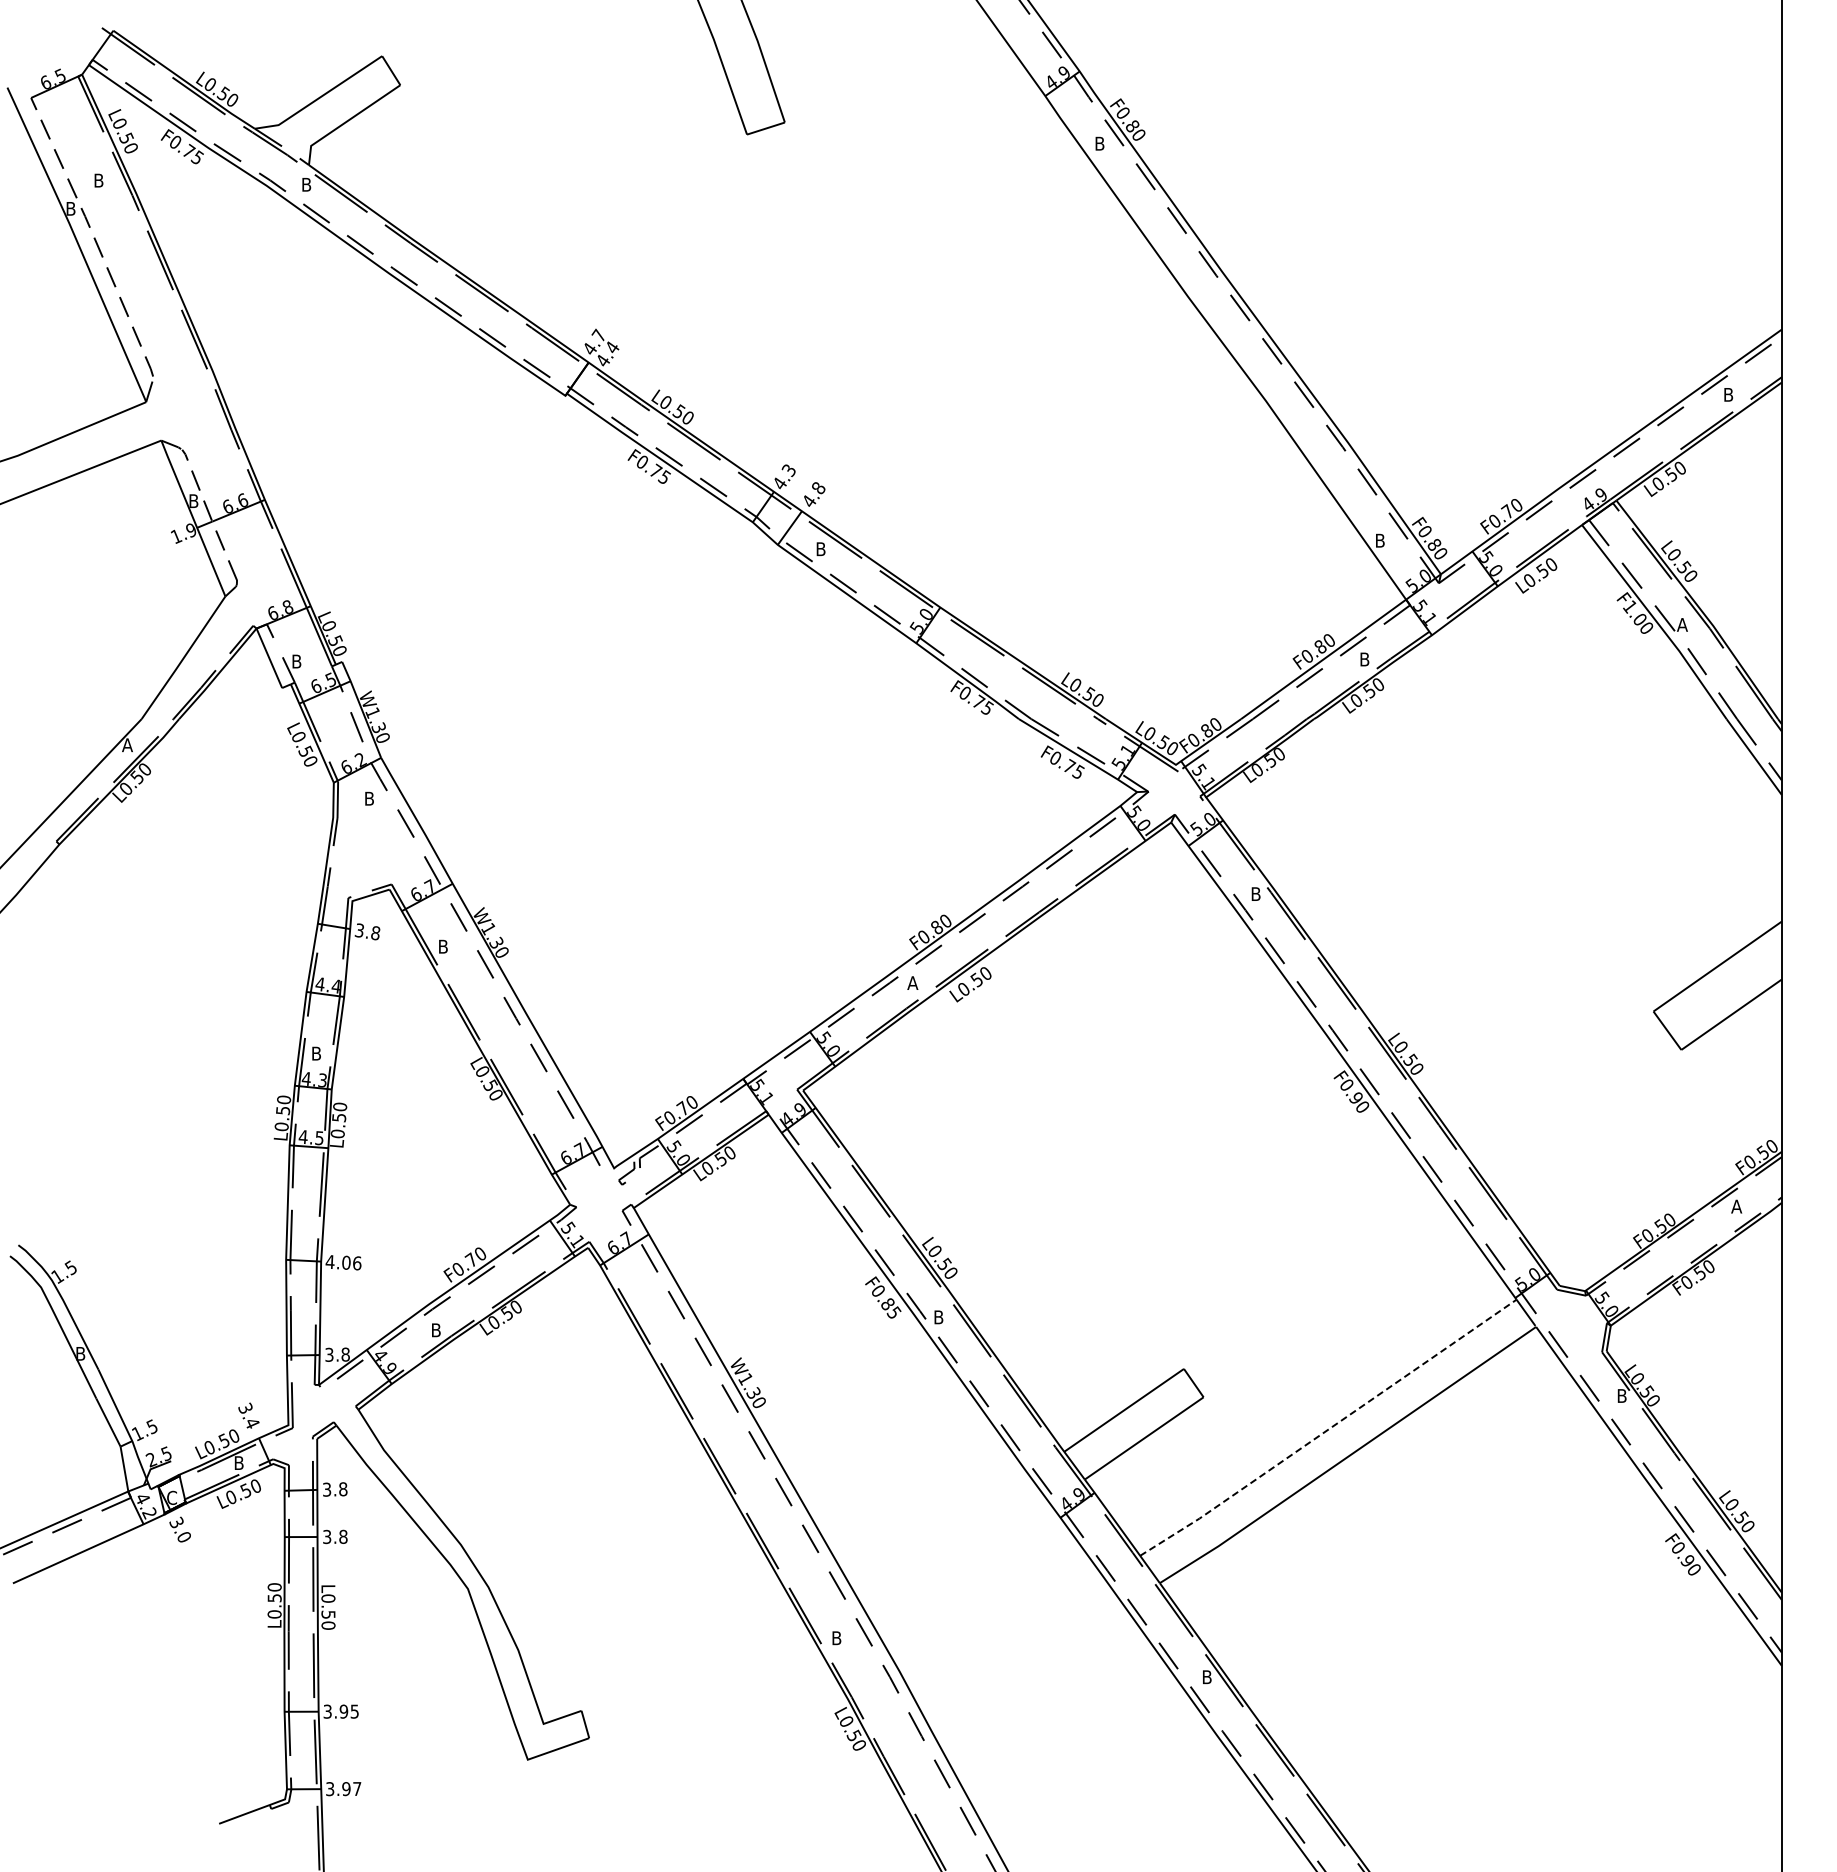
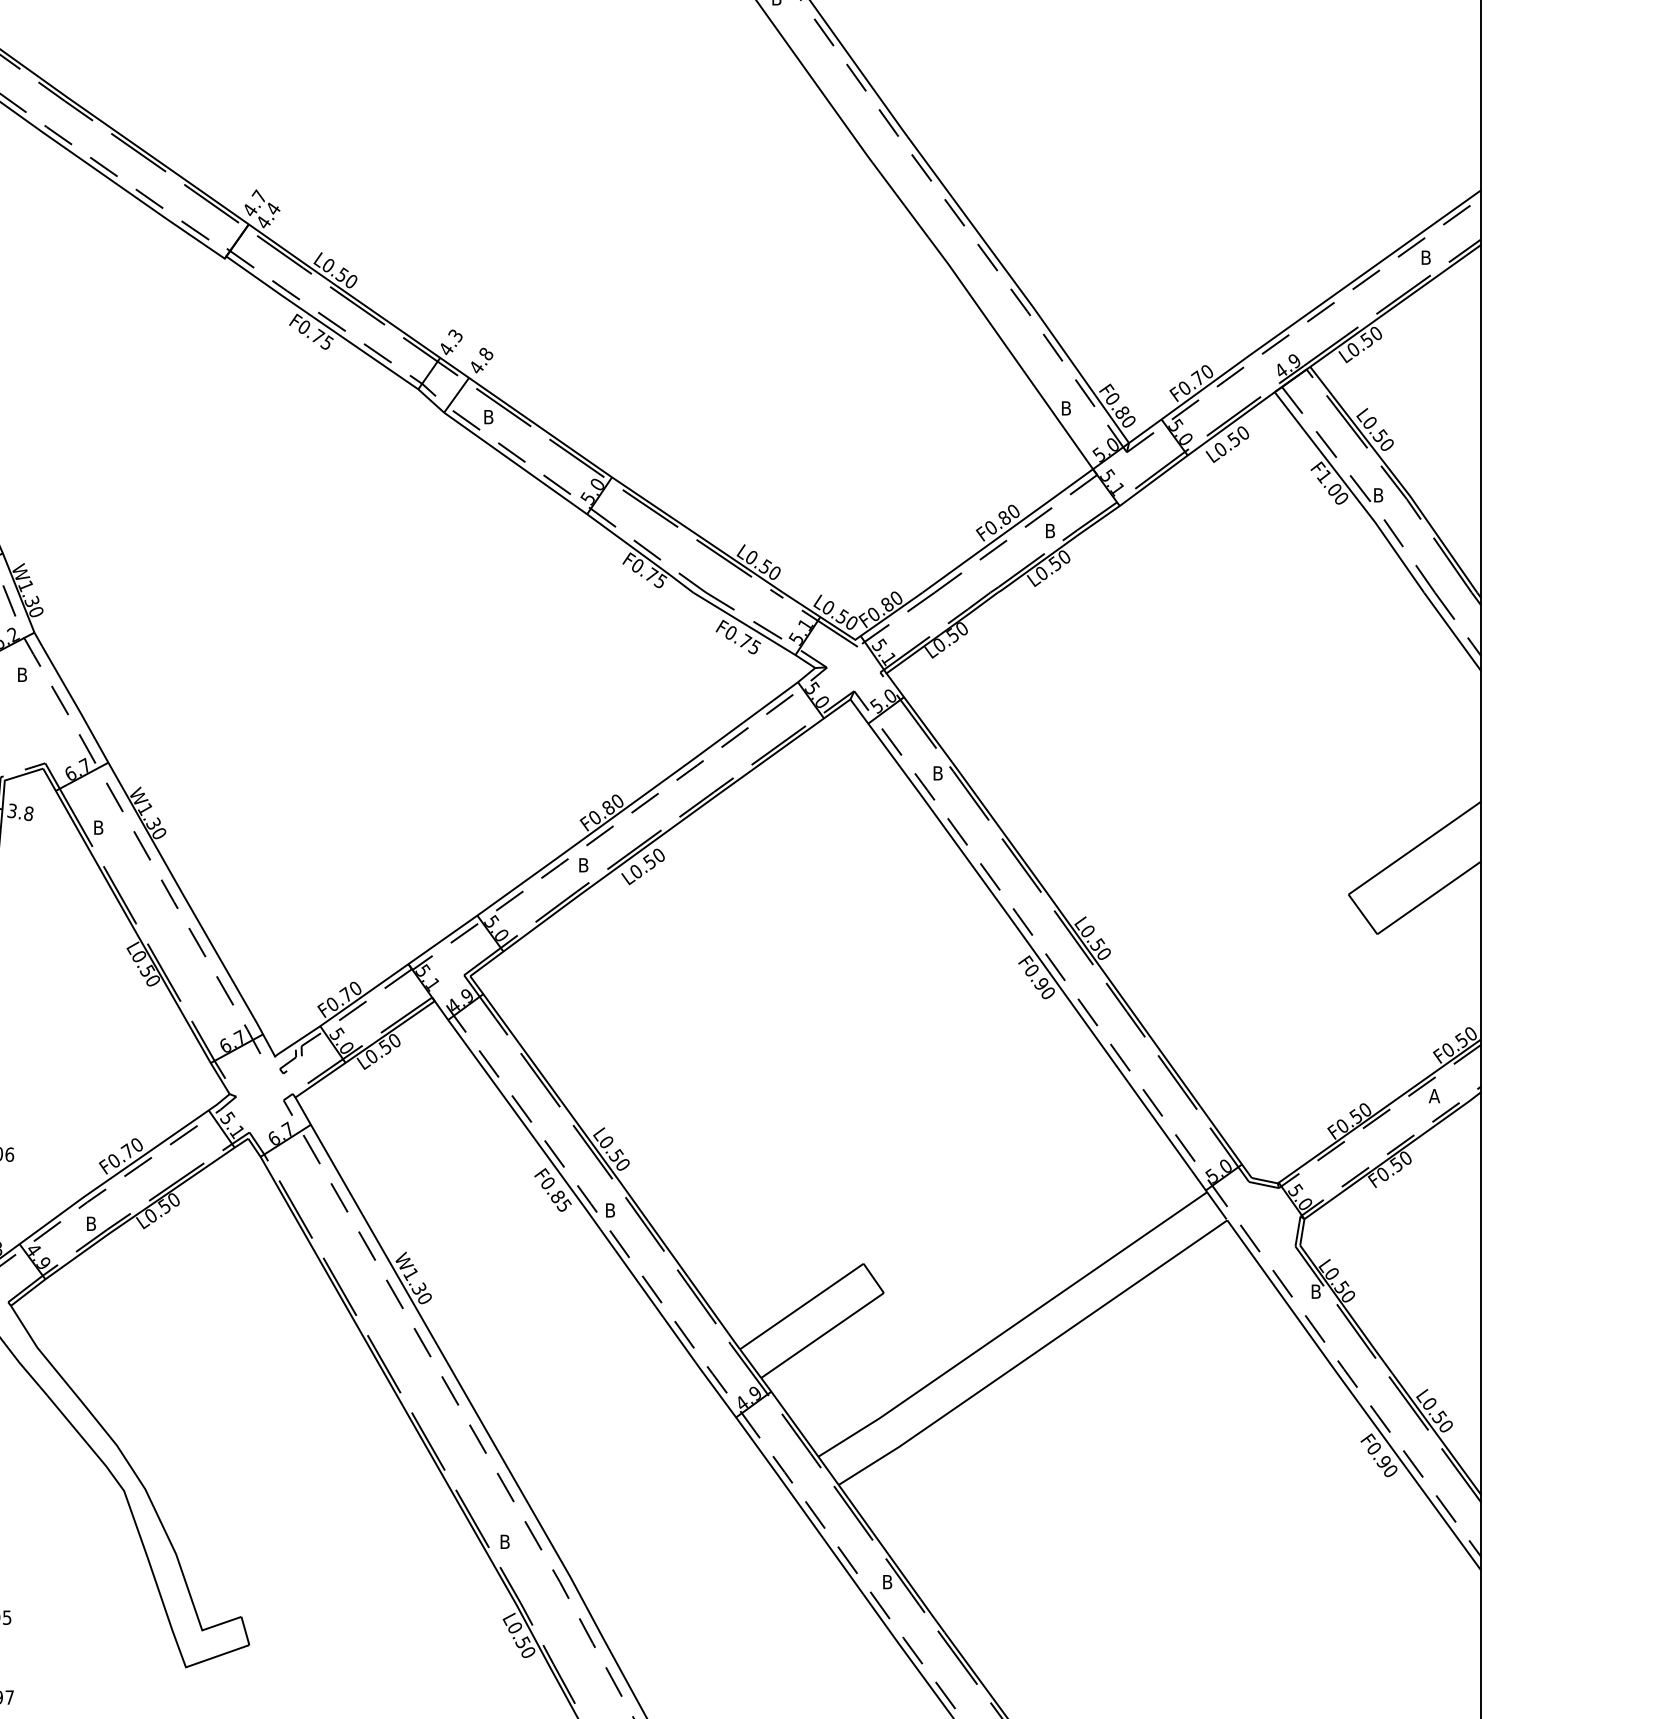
text: (1682, 624) -> (1378, 494), A -> B
text: (912, 982) -> (583, 864), A -> B
line: (1328, 1429) -> (1012, 1326), dashed -> solid

